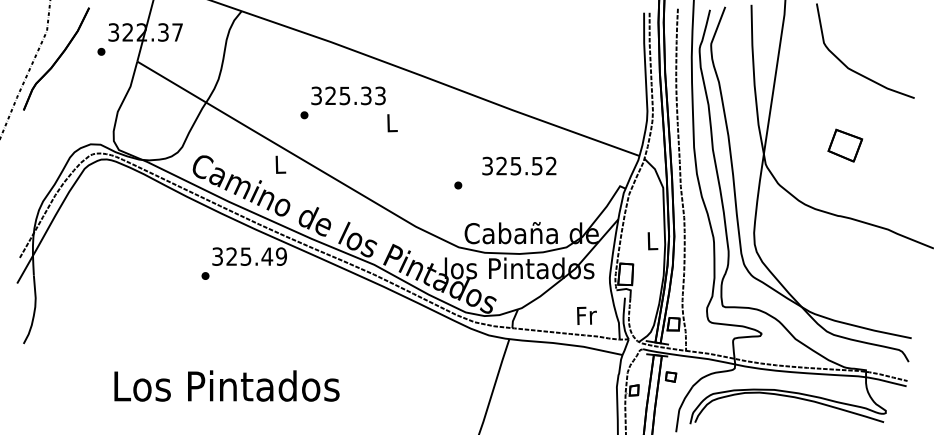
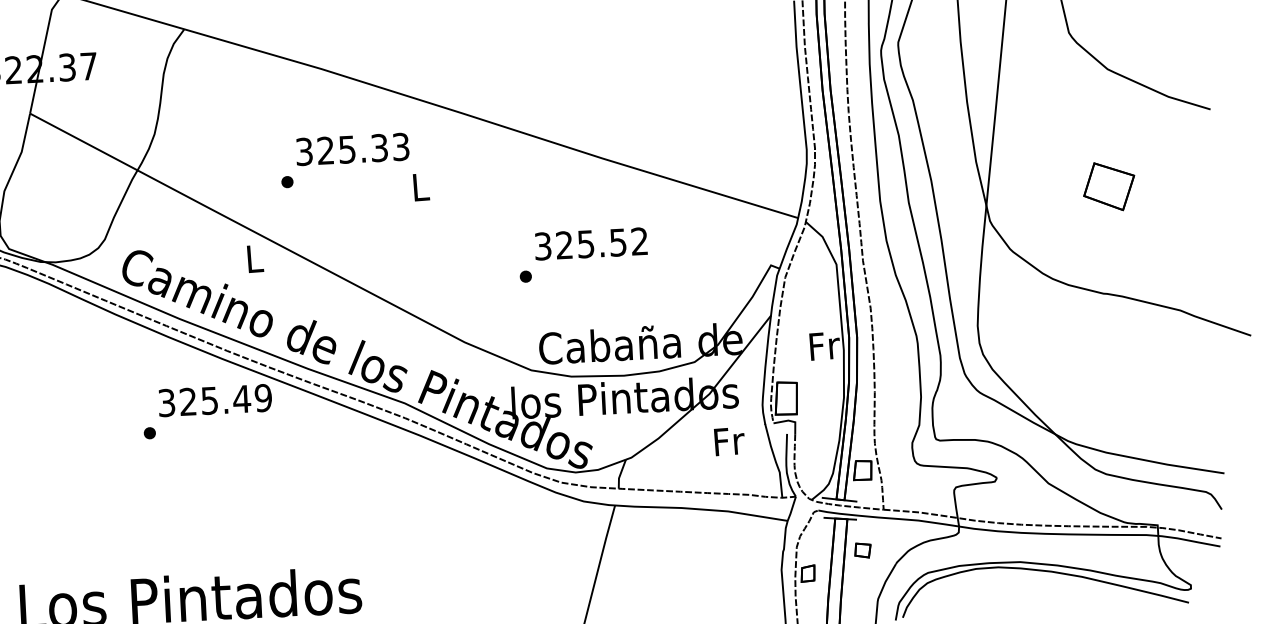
text: (519, 165) -> (591, 242), moved
text: (652, 241) -> (824, 346), L -> Fr
text: (586, 315) -> (728, 441), moved

